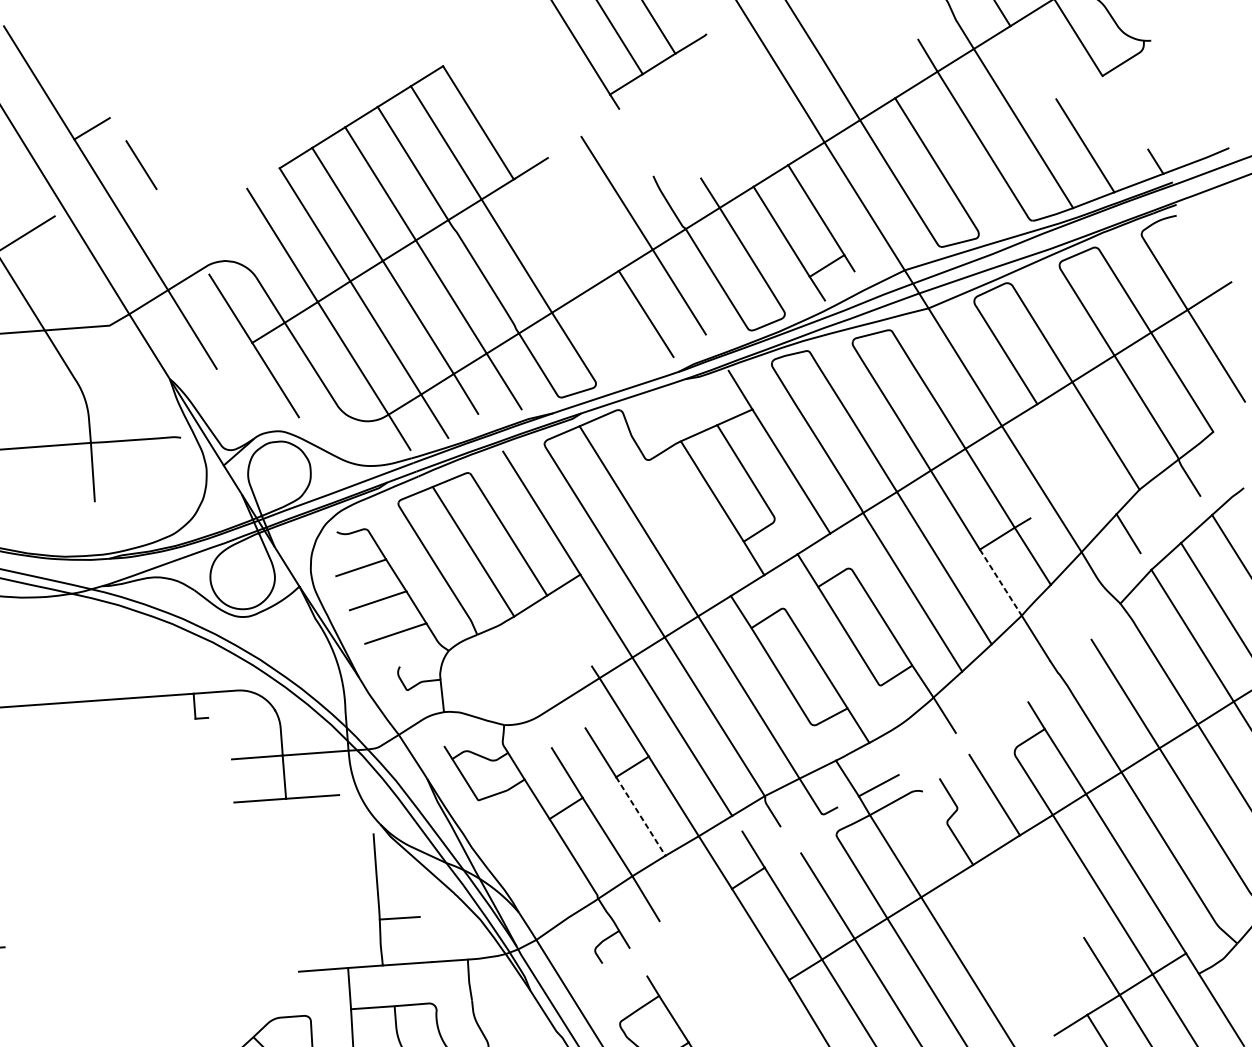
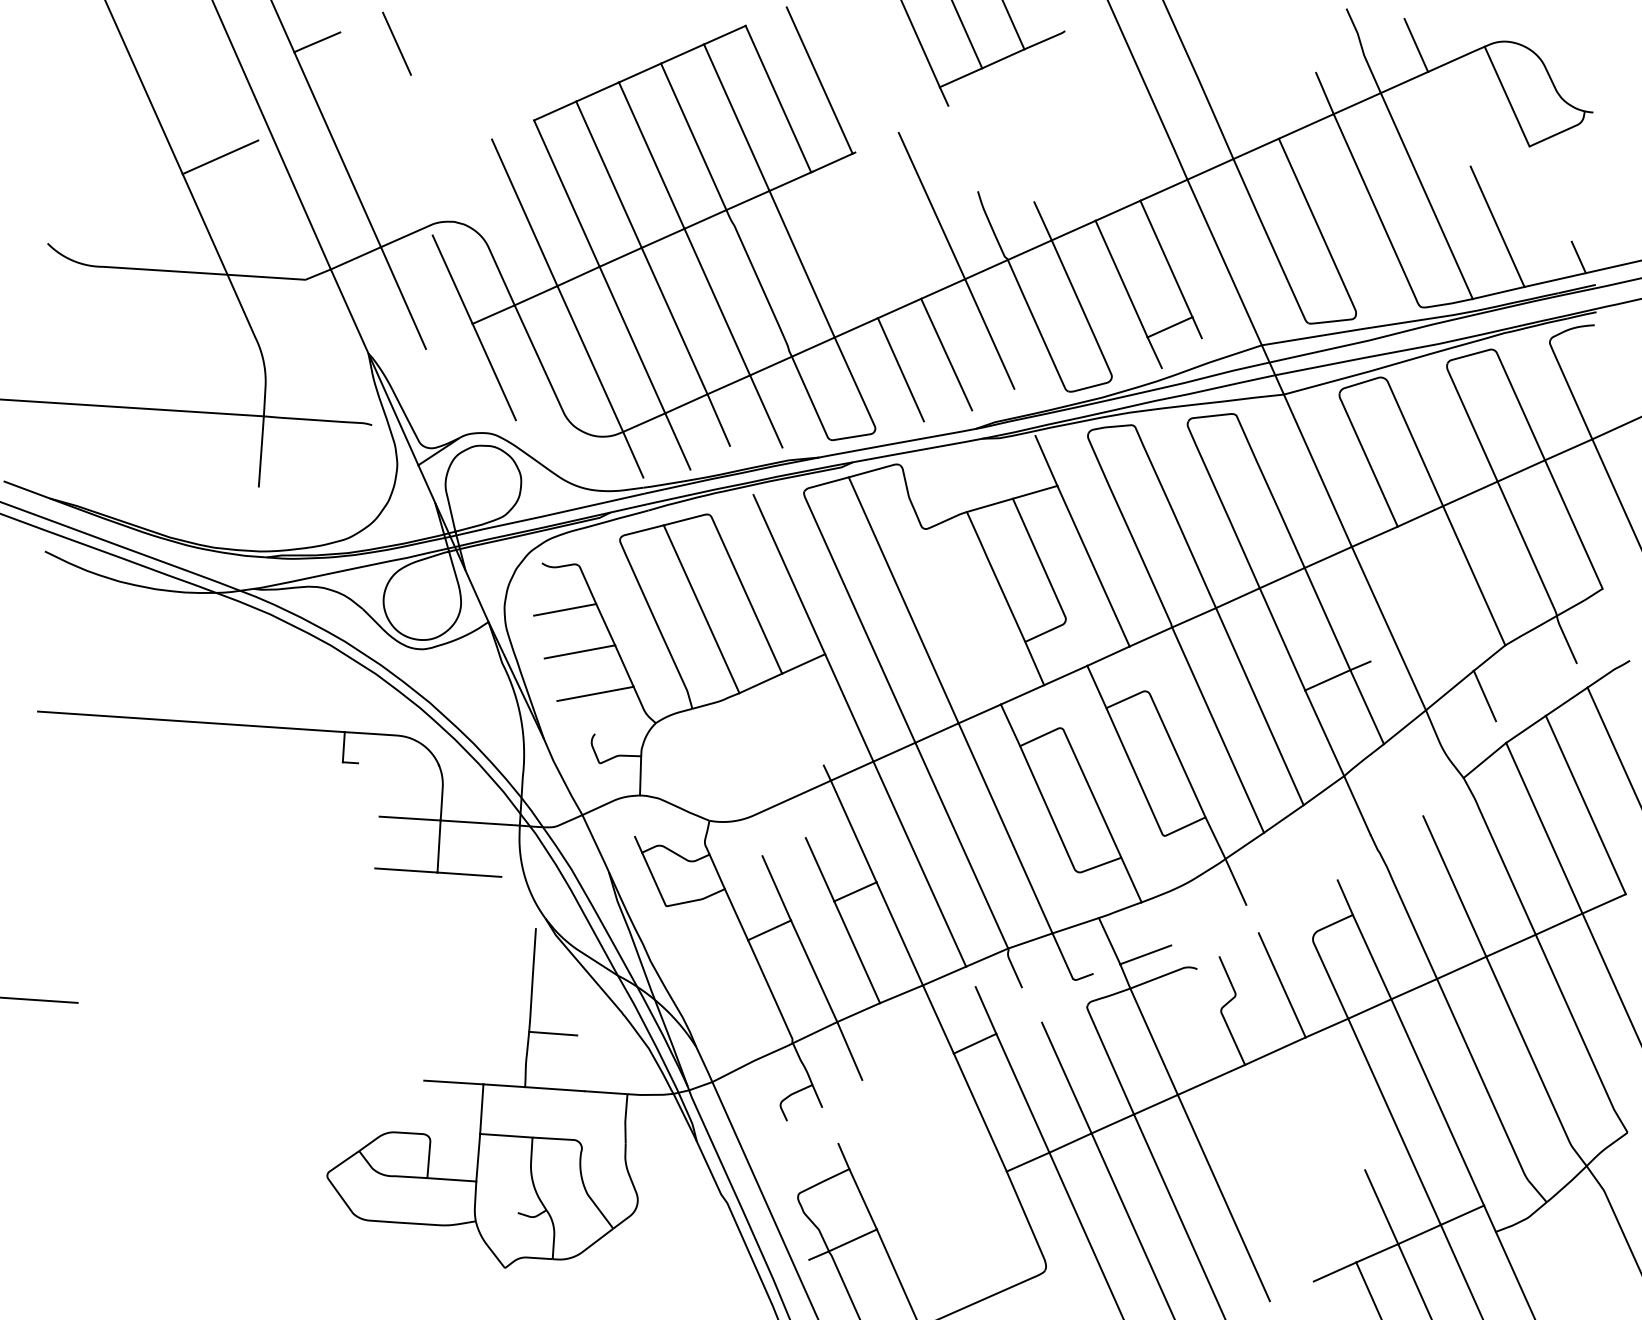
line: (510, 102) -> (819, 80), added
line: (141, 164) -> (396, 43), moved
line: (609, 331) -> (900, 369), added
line: (1000, 582) -> (1324, 733), dashed -> solid
line: (641, 816) -> (857, 952), dashed -> solid

